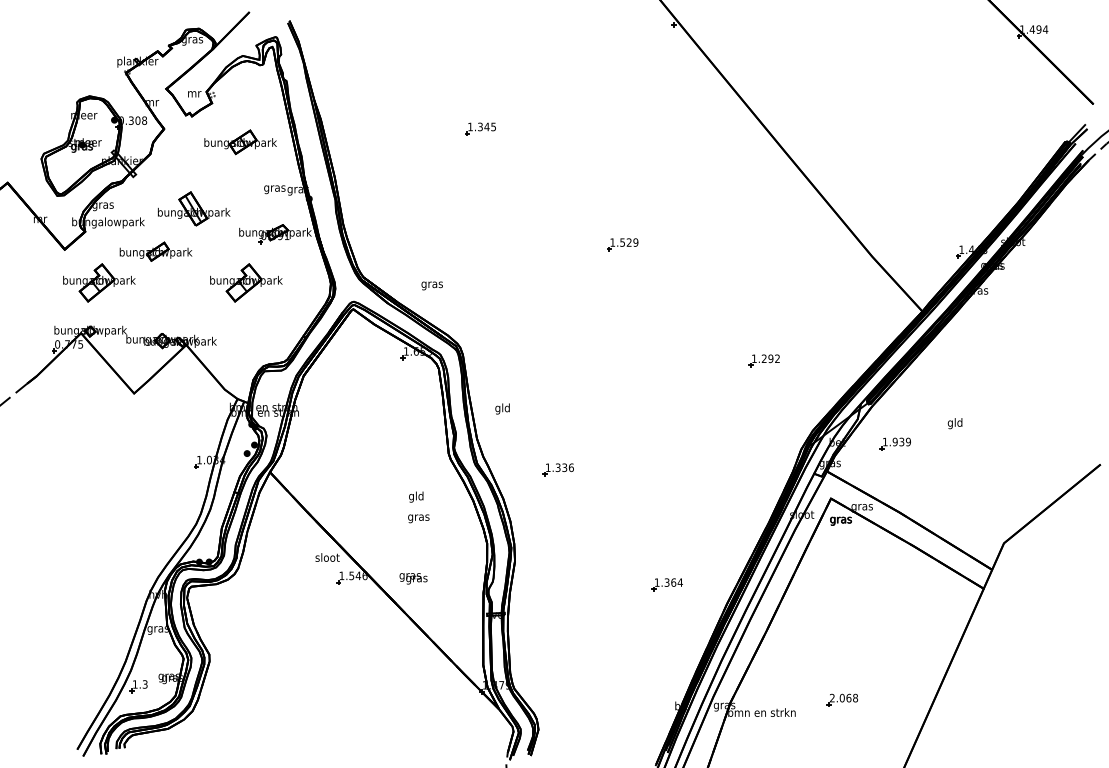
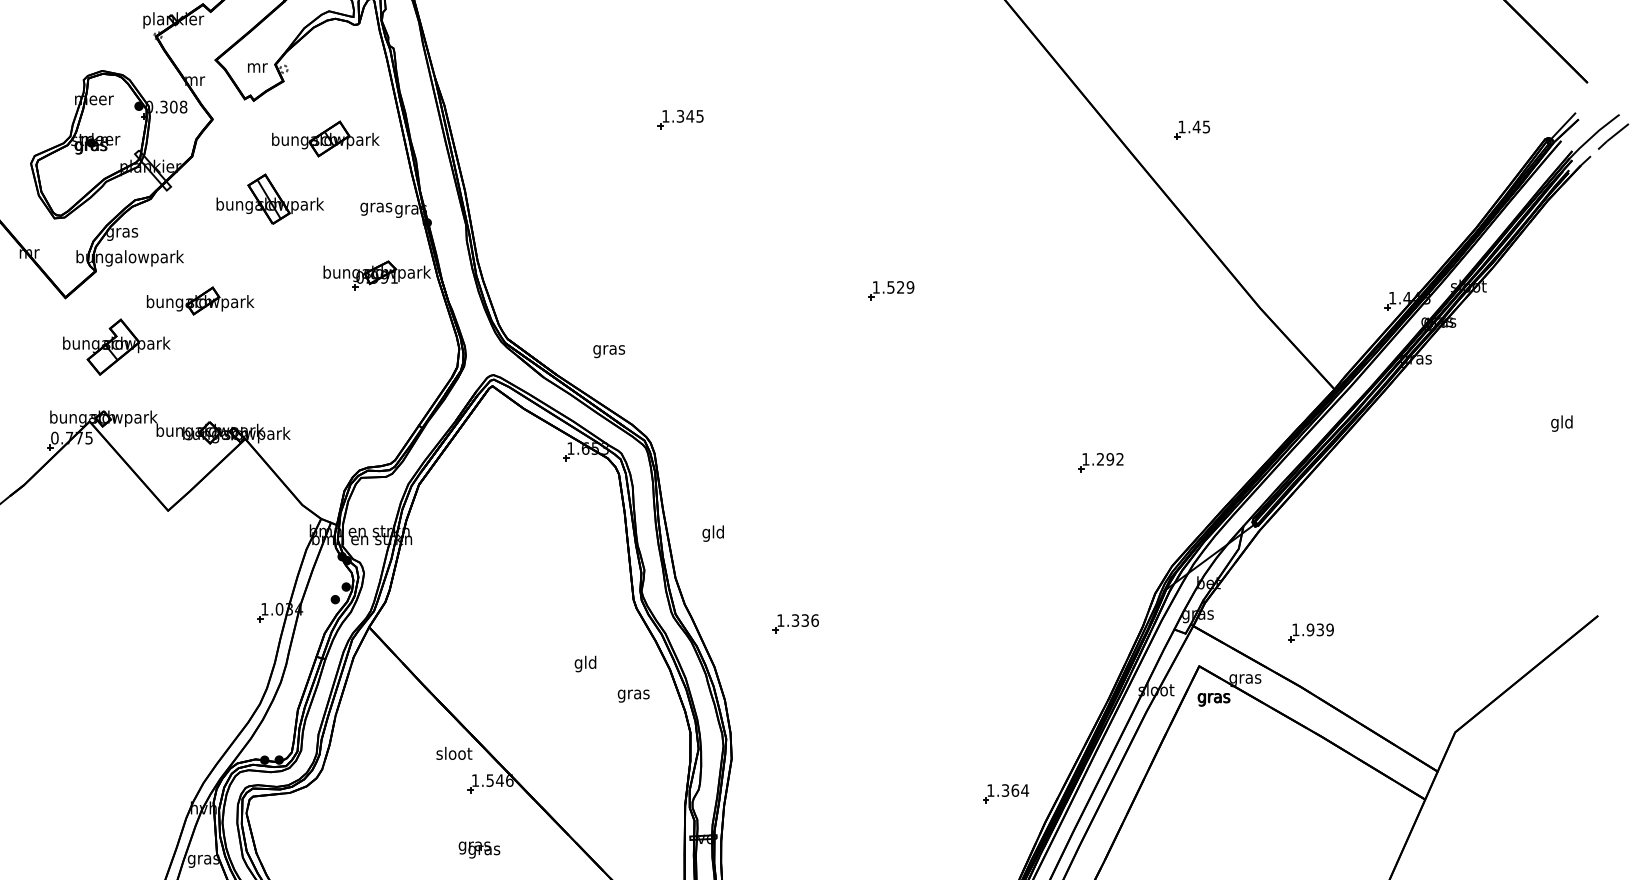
part: (825, 136) -> (1191, 130), added
part: (194, 208) -> (270, 198), moved
part: (246, 282) -> (334, 346), removed
text: (954, 423) -> (1560, 423), moved
part: (894, 443) -> (1309, 632), moved
text: (418, 518) -> (633, 695), moved
text: (413, 578) -> (479, 849), moved
part: (666, 584) -> (1004, 793), moved

